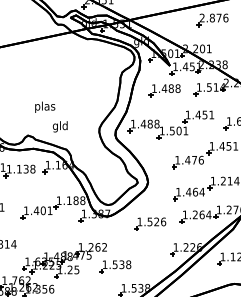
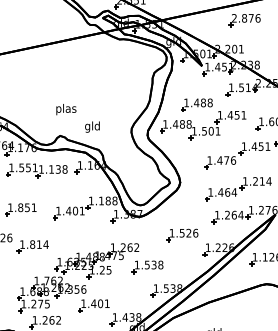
part: (164, 90) -> (196, 104), moved
text: (45, 107) -> (66, 109), moved
part: (150, 224) -> (182, 235), moved

